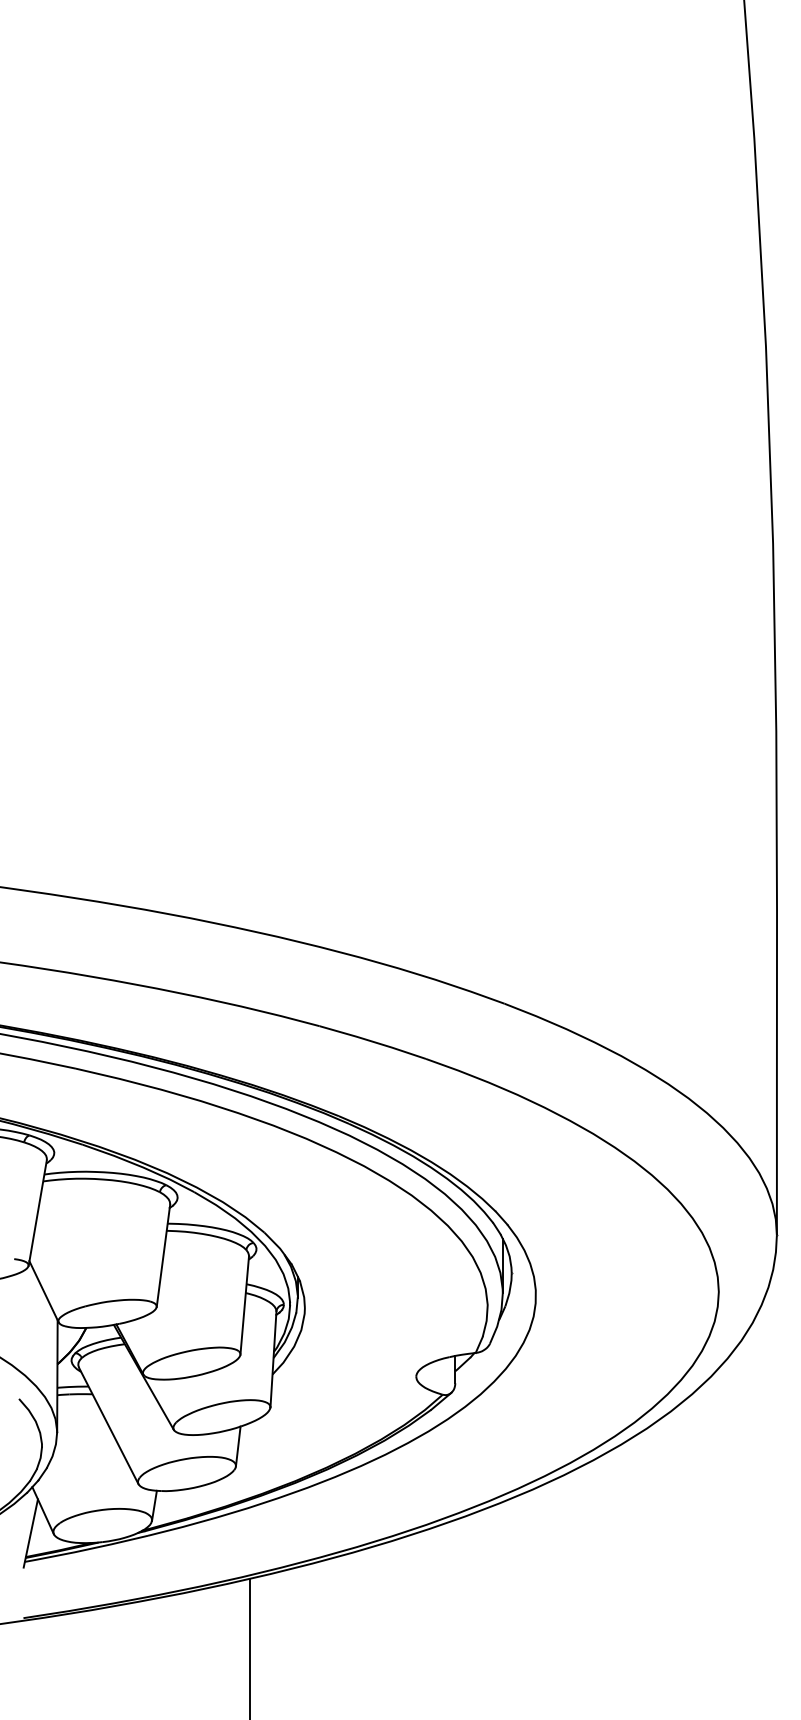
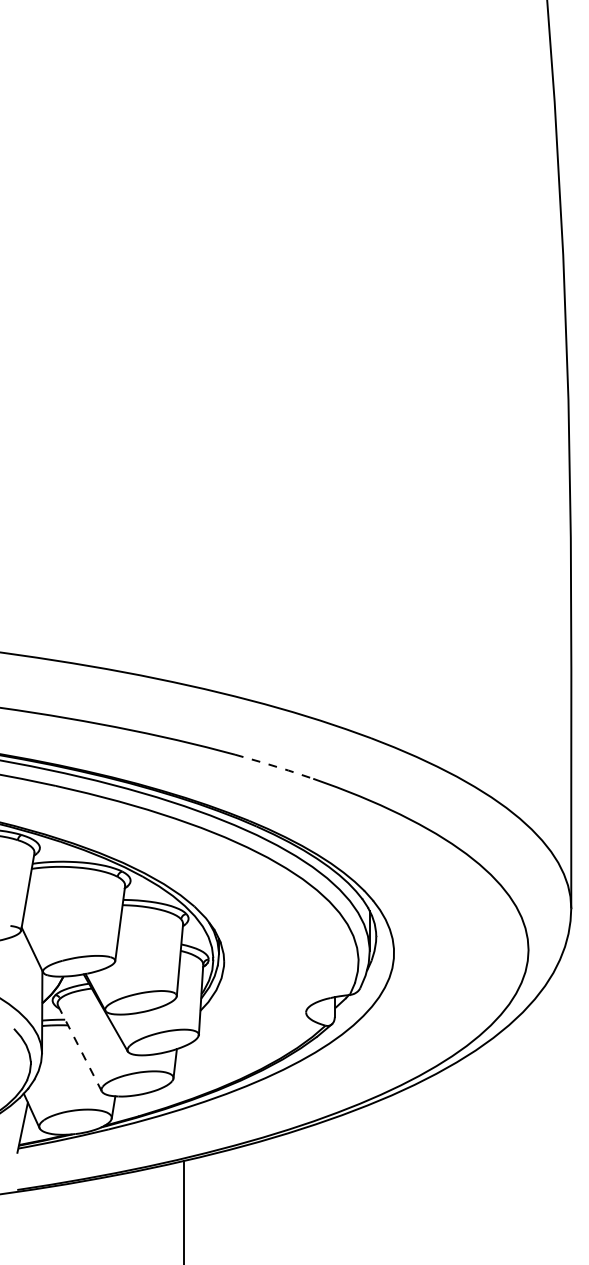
line: (373, 1041) -> (274, 765), solid -> dashed
line: (108, 1425) -> (79, 1048), solid -> dashed

